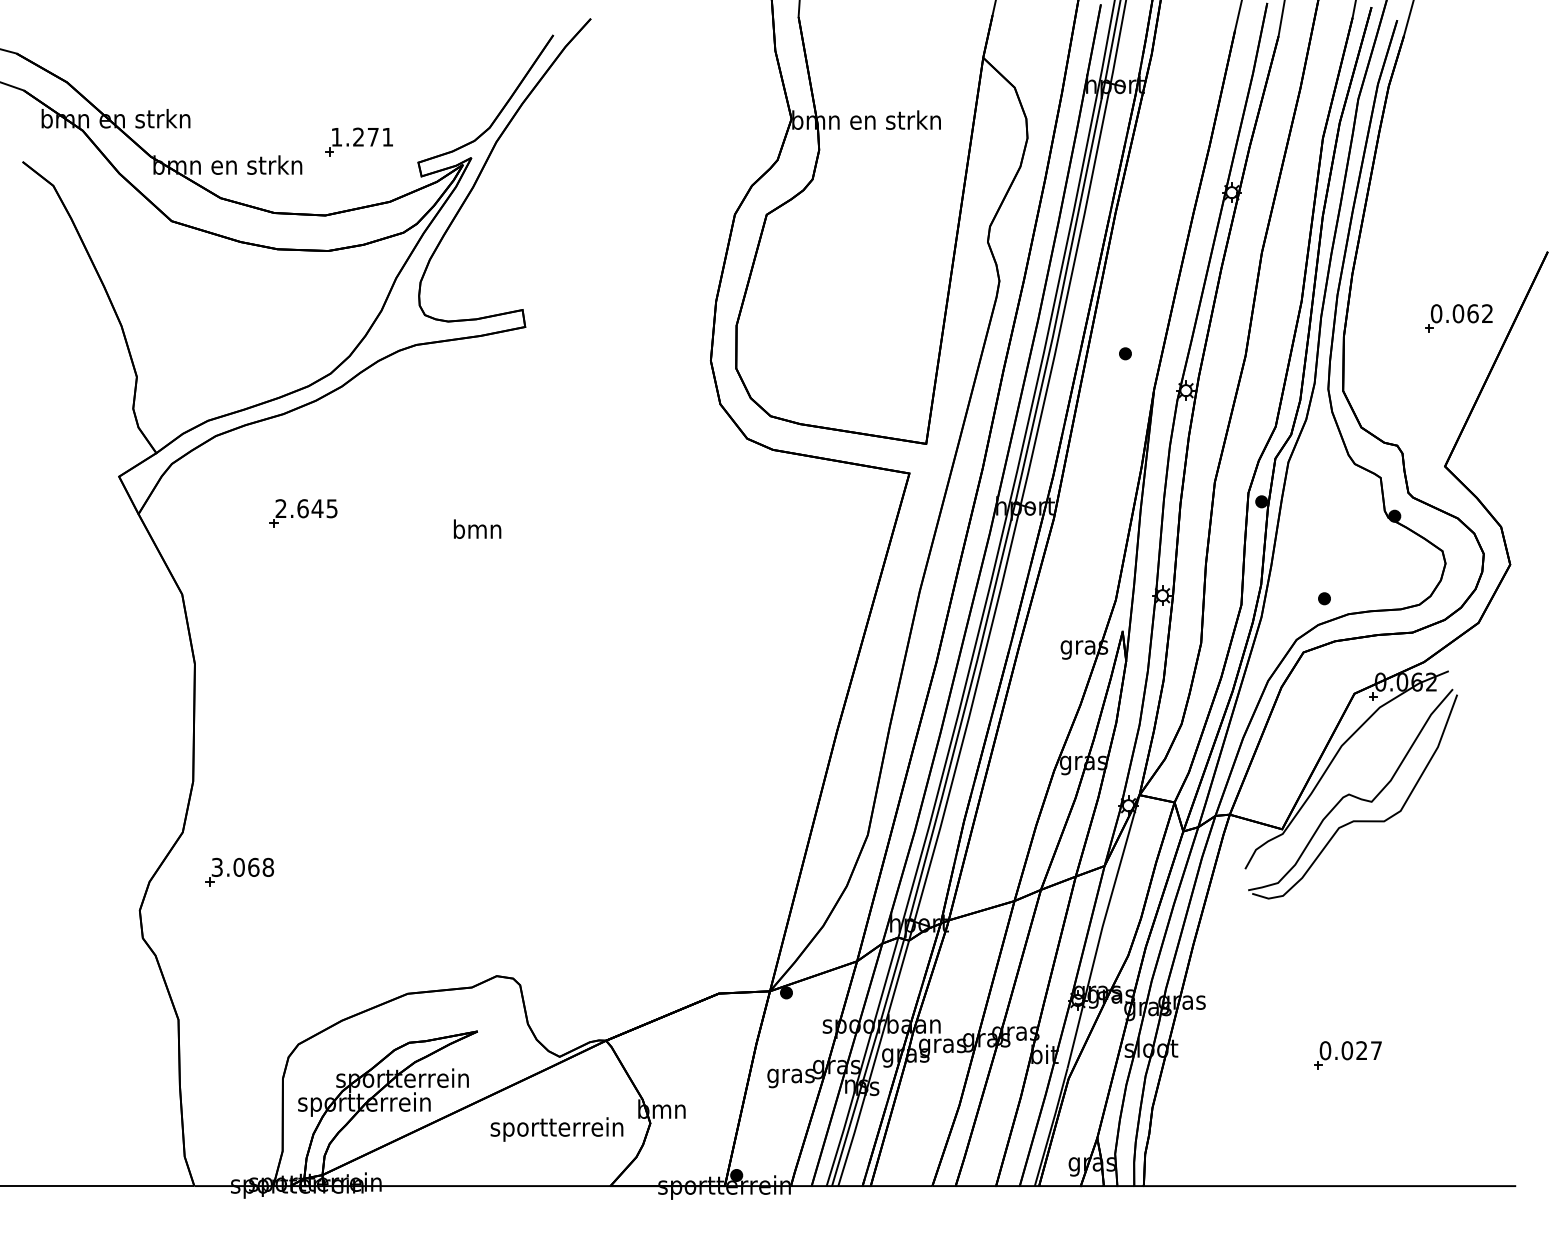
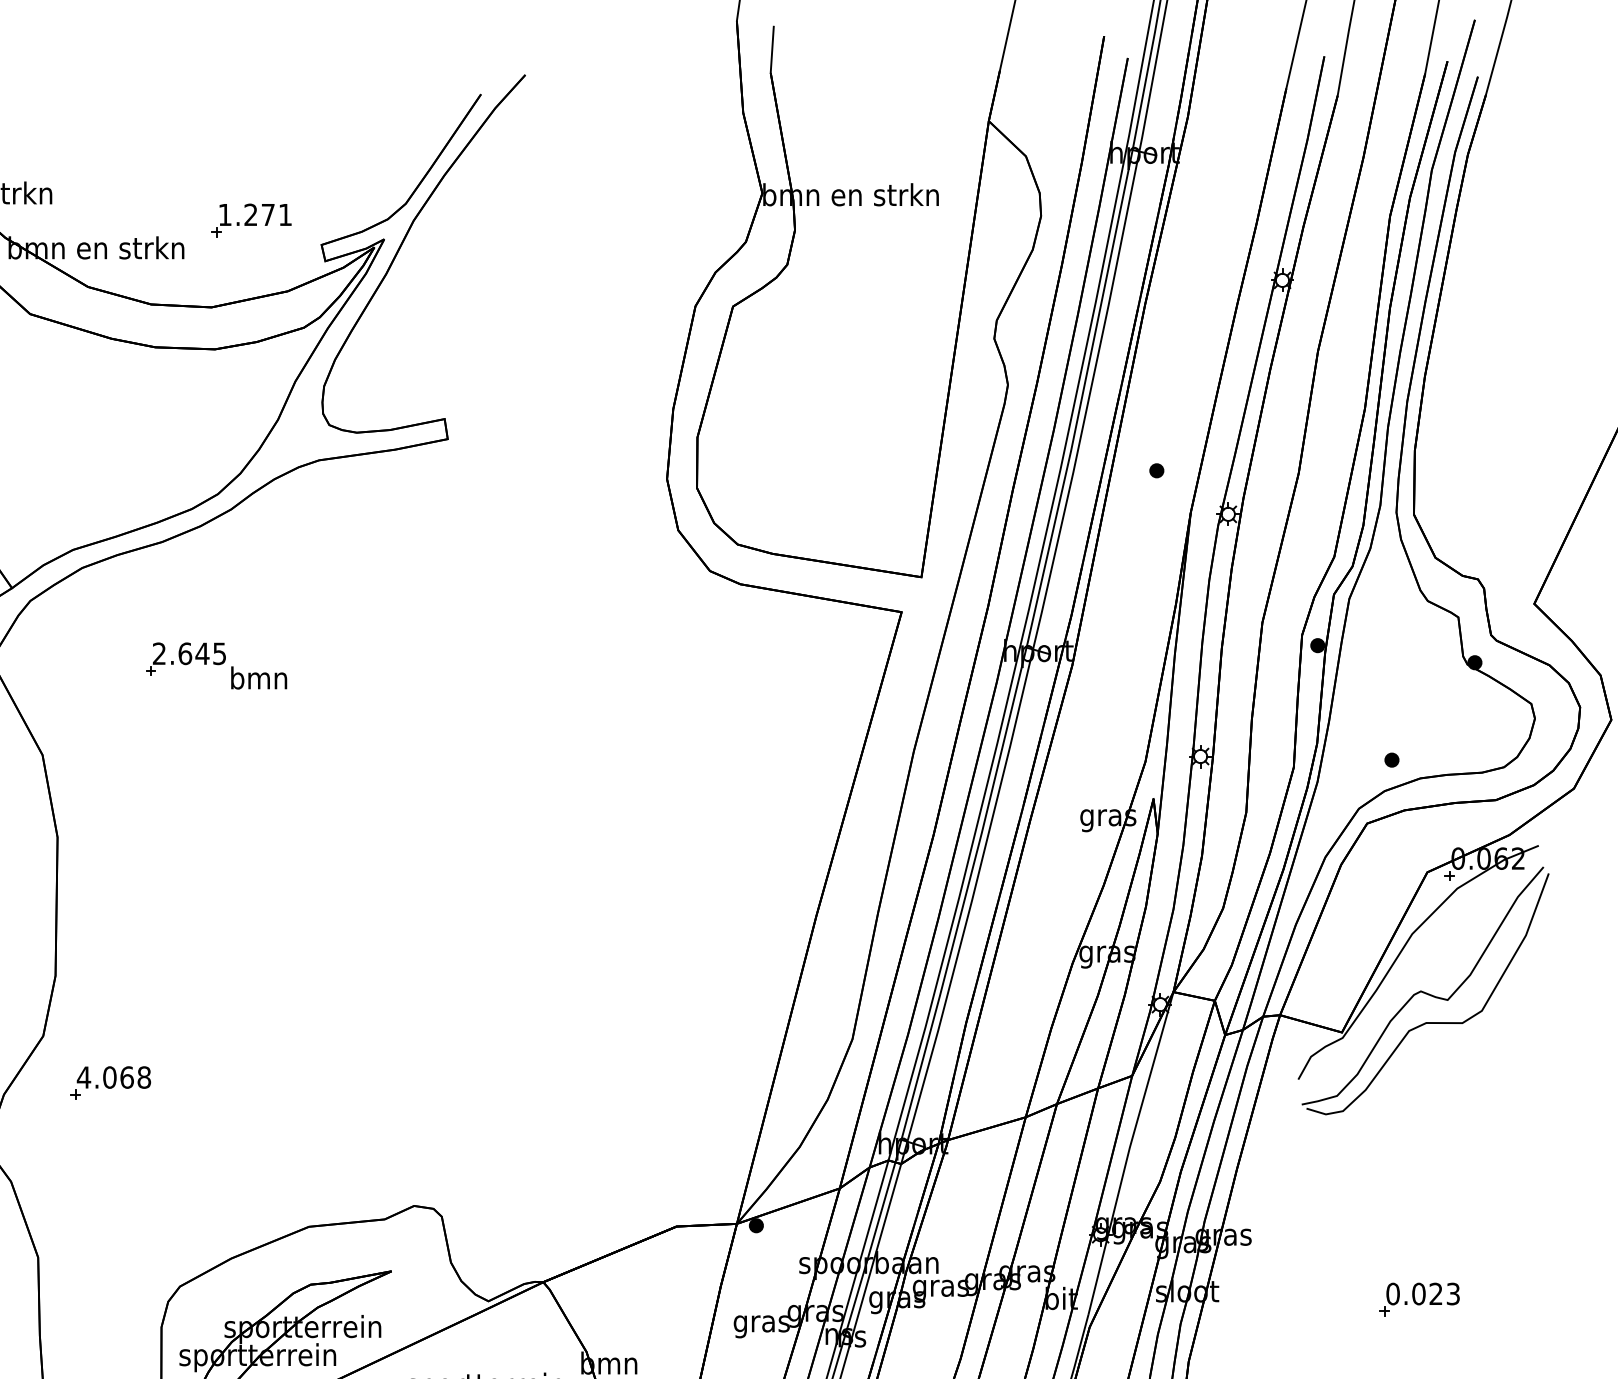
part: (1458, 318) -> (1550, 429), removed
text: (477, 528) -> (259, 677), moved
text: (217, 866) -> (84, 1076), 3.068 -> 4.068
text: (1376, 1050) -> (1453, 1293), 0.027 -> 0.023

